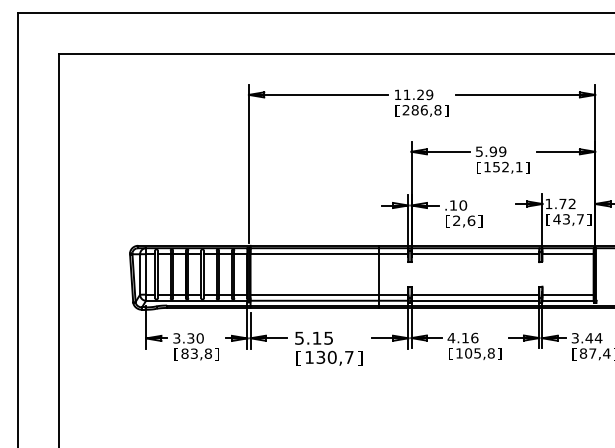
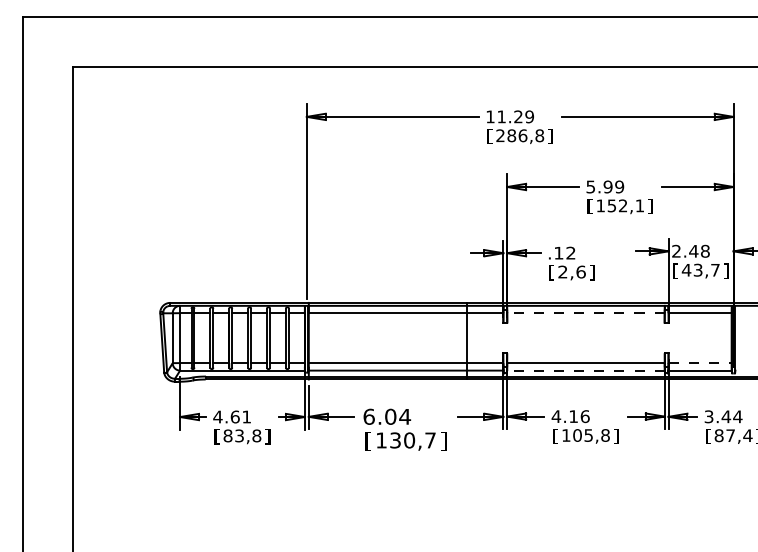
text: (560, 203) -> (690, 250), 1.72 -> 2.48
text: (463, 205) -> (571, 253), .10 -> .12
line: (475, 254) -> (586, 313), solid -> dashed
line: (568, 294) -> (700, 362), solid -> dashed
line: (475, 300) -> (586, 370), solid -> dashed
text: (314, 337) -> (387, 415), 5.15 -> 6.04
text: (188, 338) -> (232, 417), 3.30 -> 4.61

